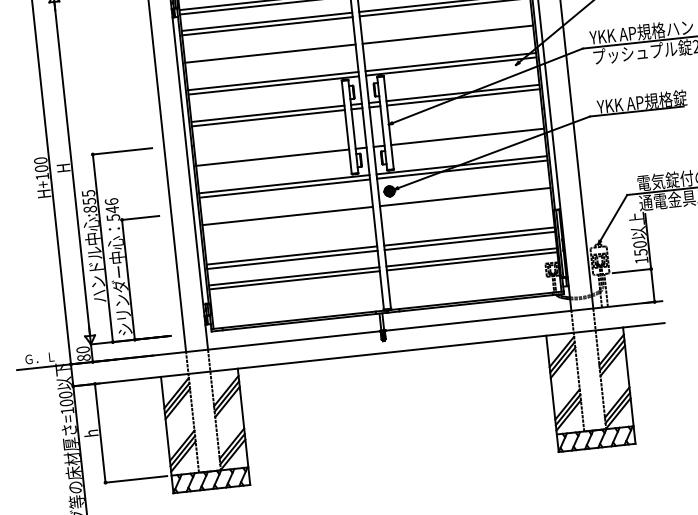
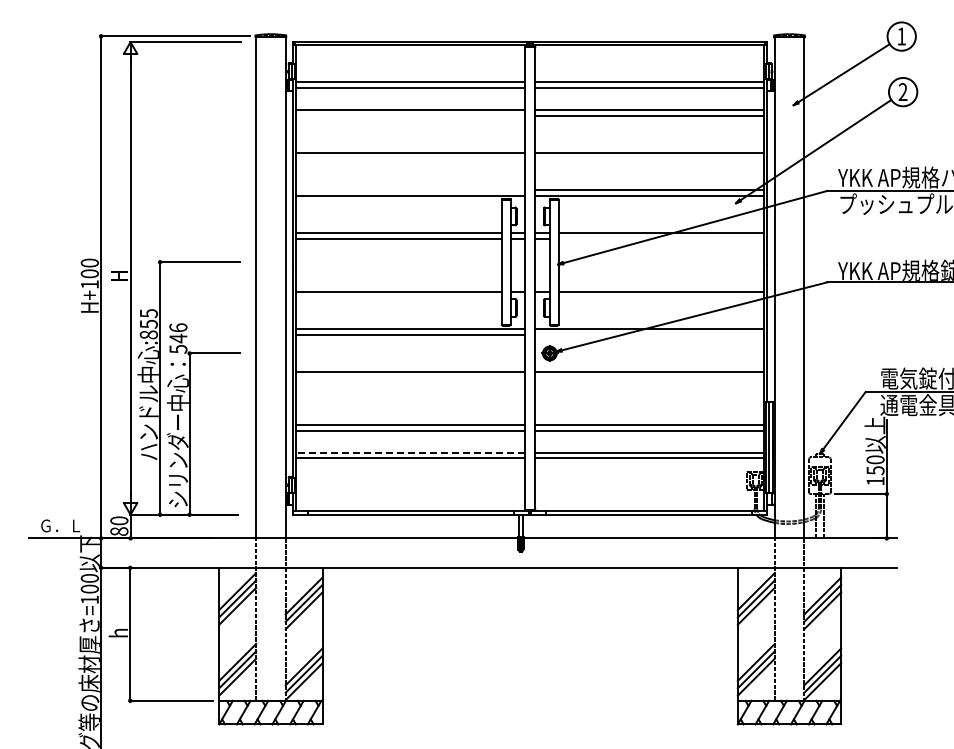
line: (267, 26) -> (410, 116), removed
line: (273, 81) -> (410, 190), removed
line: (463, 97) -> (661, 238), removed
line: (462, 169) -> (649, 334), removed
line: (294, 276) -> (410, 453), solid -> dashed

